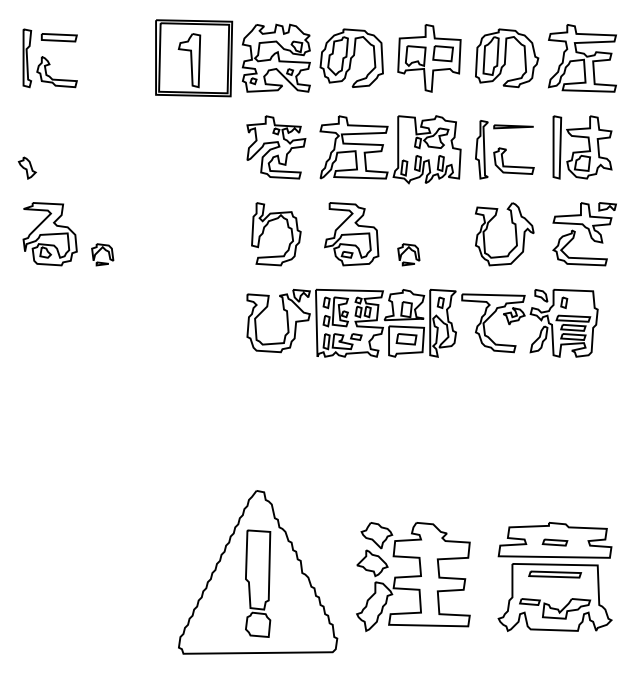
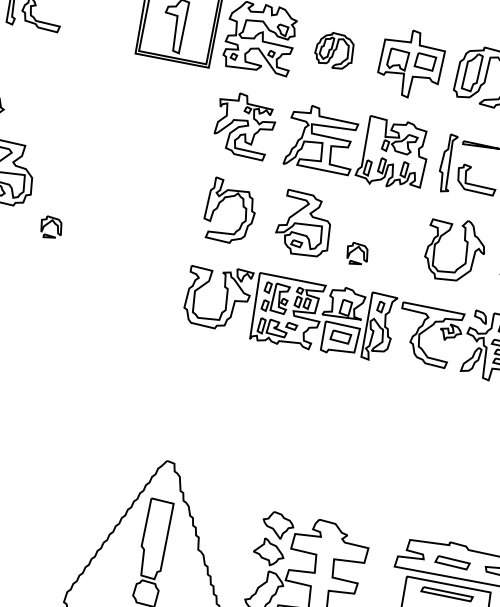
part: (351, 57) -> (334, 50), size x0.6
part: (102, 254) -> (51, 227), moved
part: (554, 542) -> (451, 562), size x1.4

